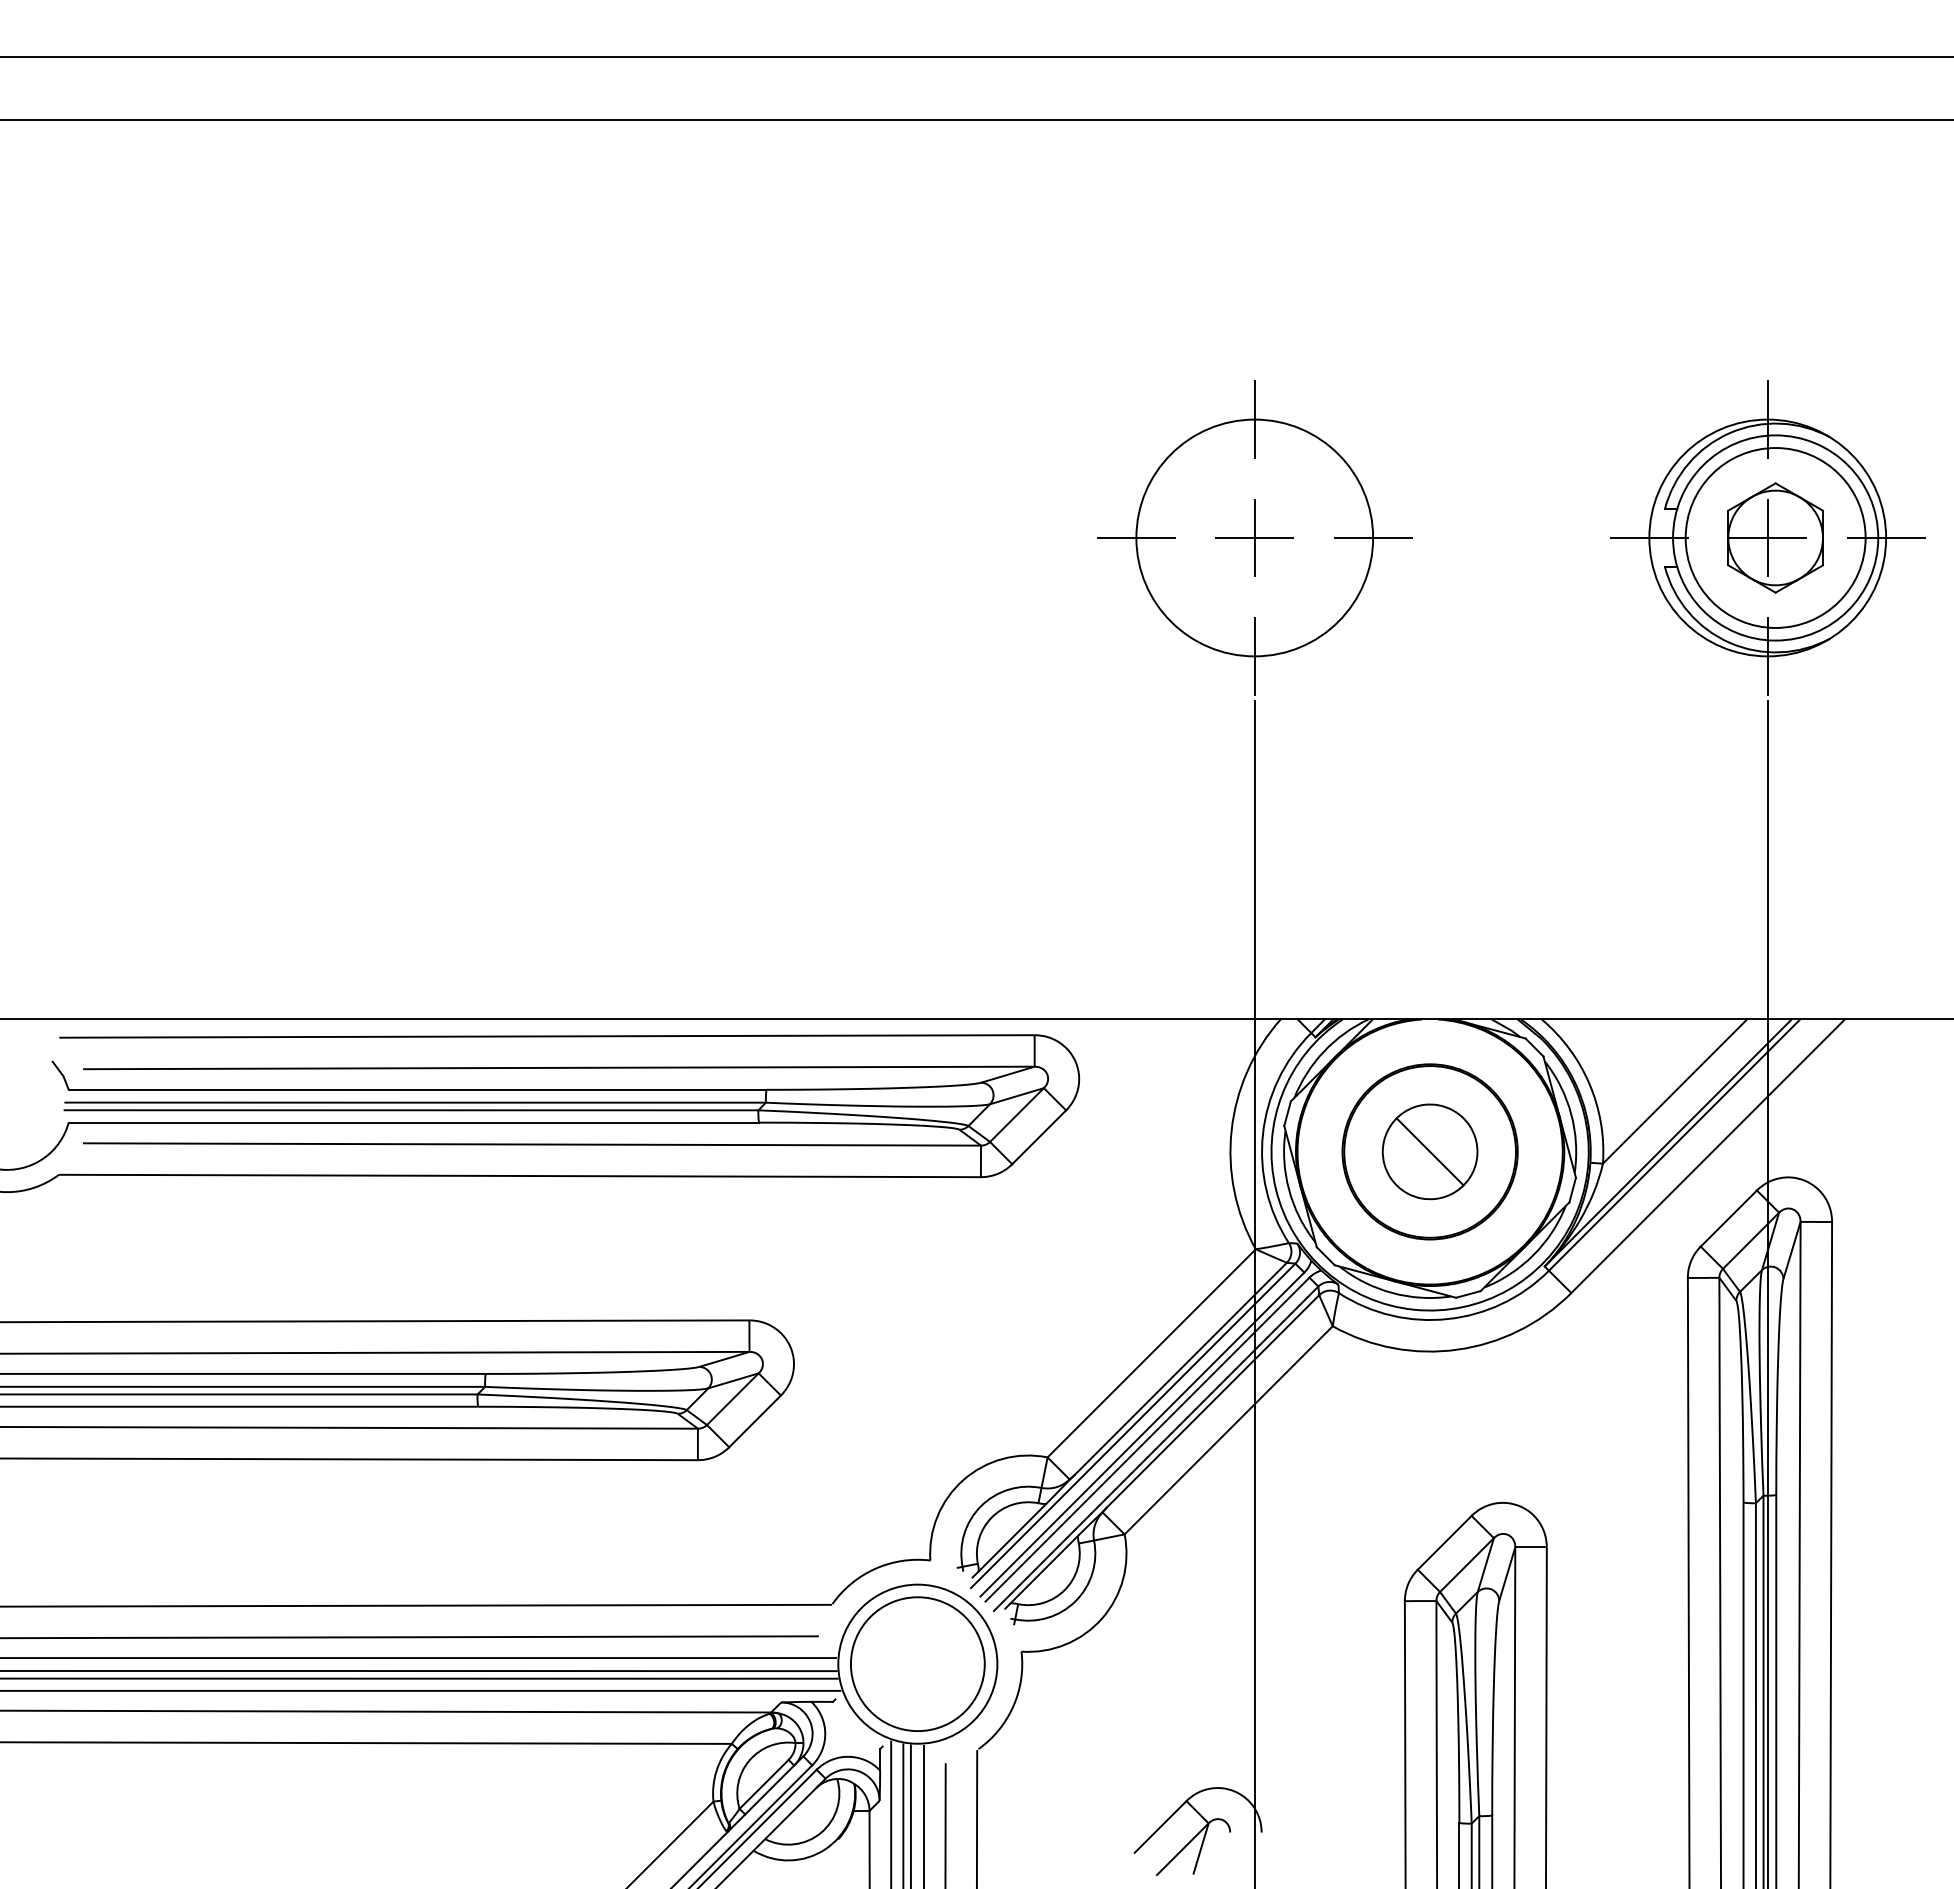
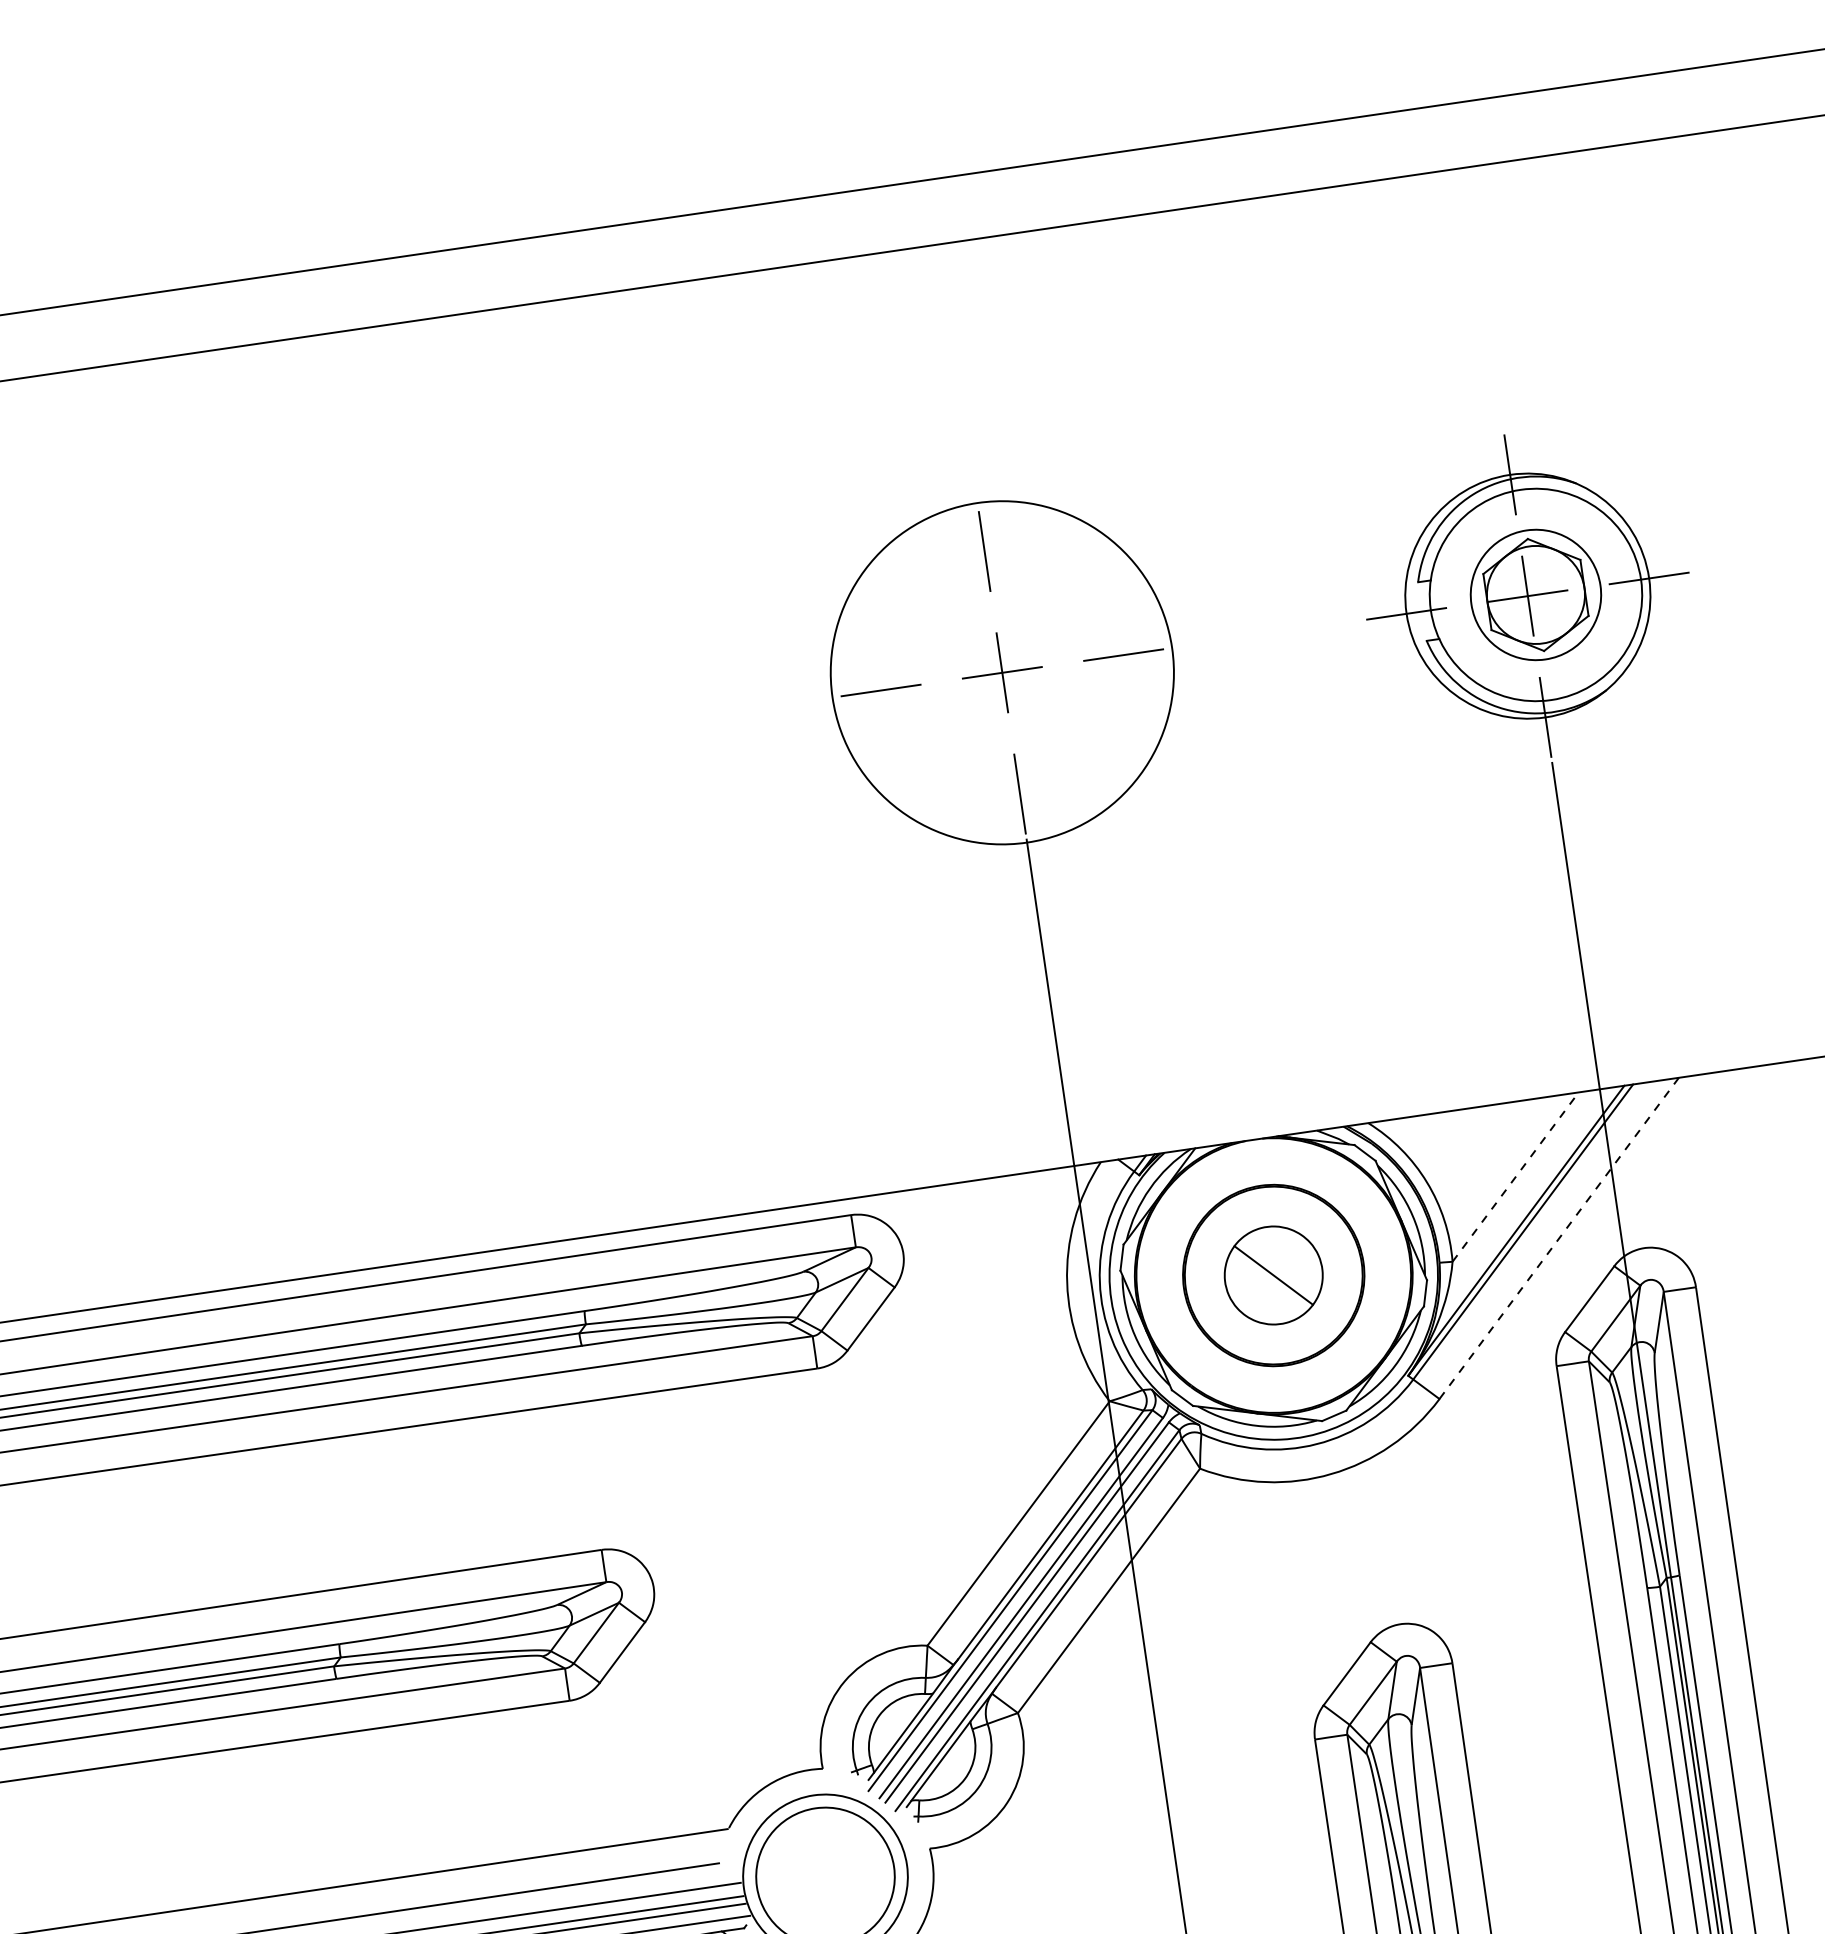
circle: (1254, 537) -> (1002, 672), size x1.4
circle: (1775, 537) -> (1535, 594), size x0.7
line: (1675, 1091) -> (1516, 1176), solid -> dashed
line: (1707, 1156) -> (1558, 1238), solid -> dashed

